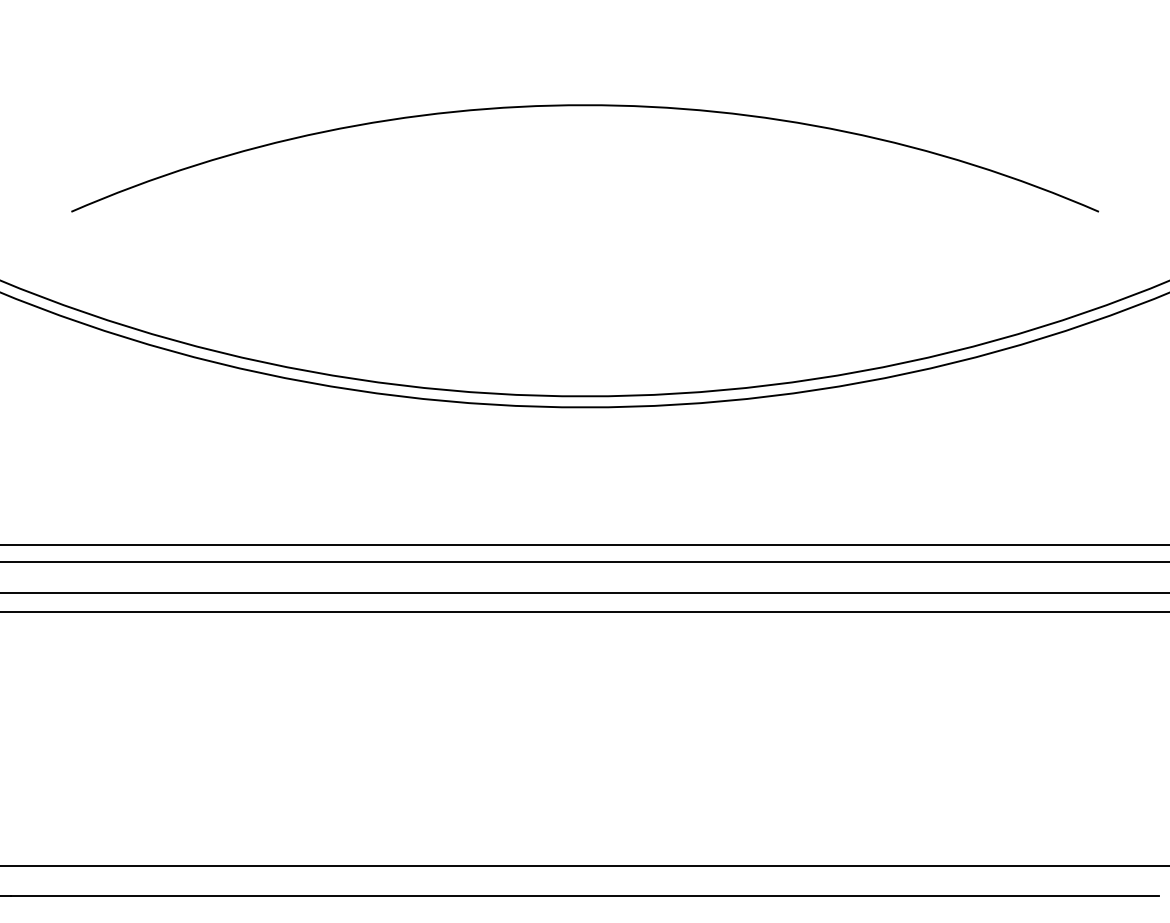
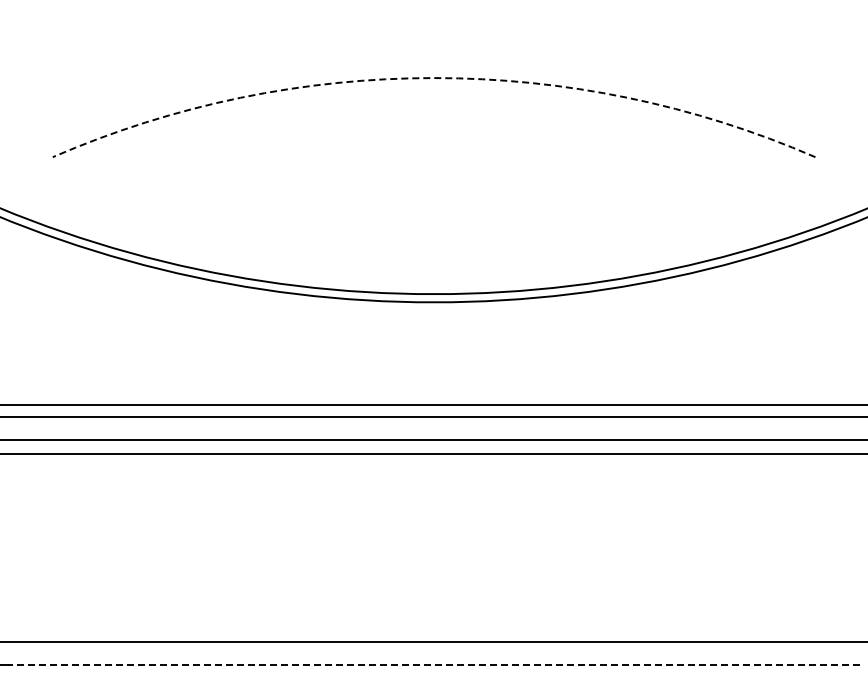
arc: (585, 105) -> (434, 78), solid -> dashed
line: (585, 895) -> (434, 664), solid -> dashed

